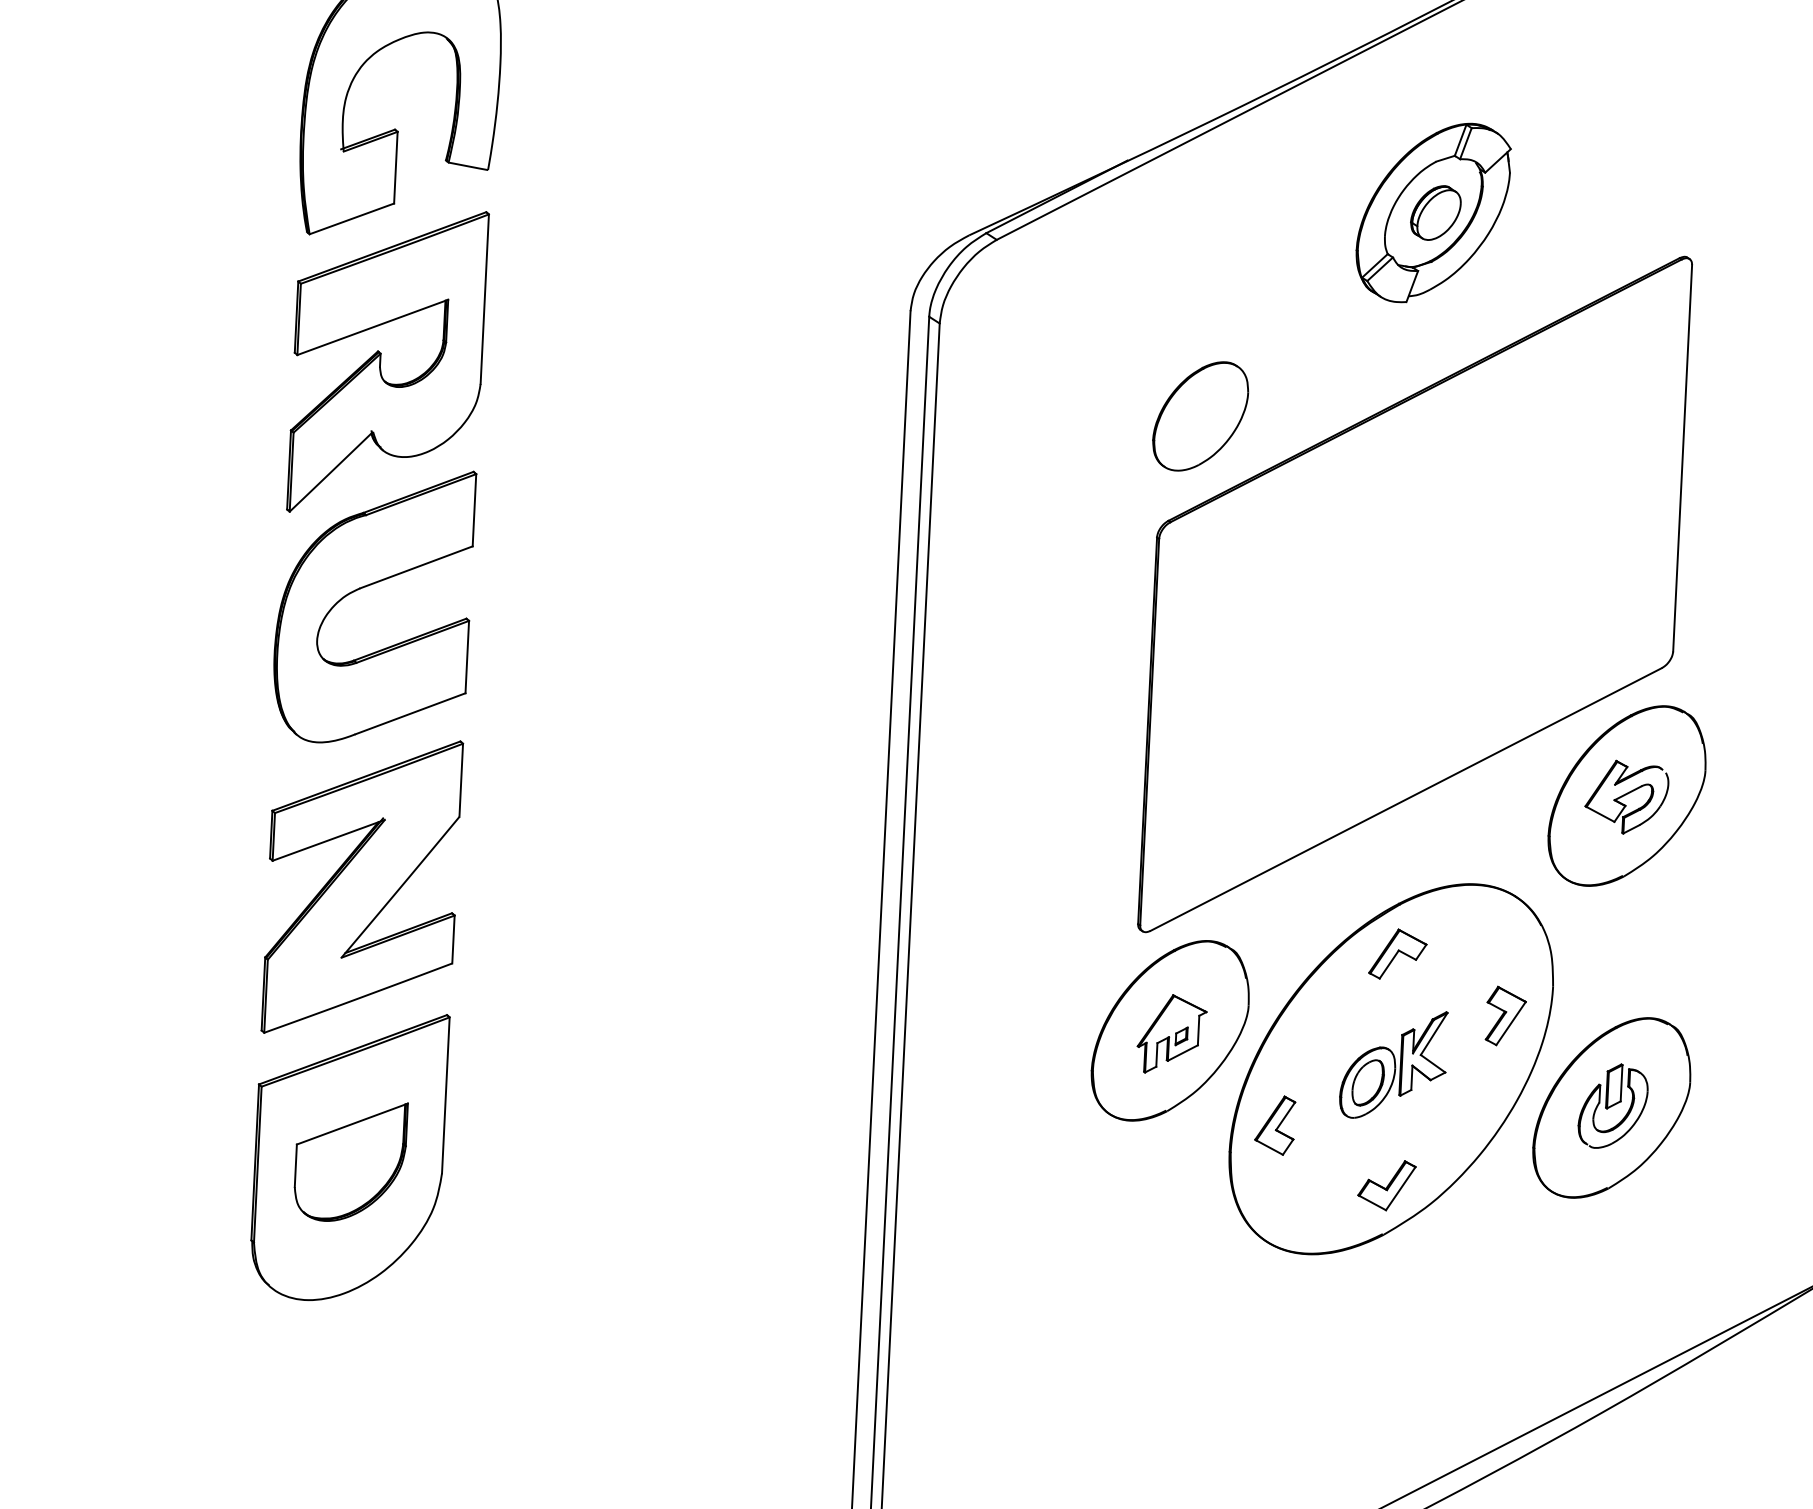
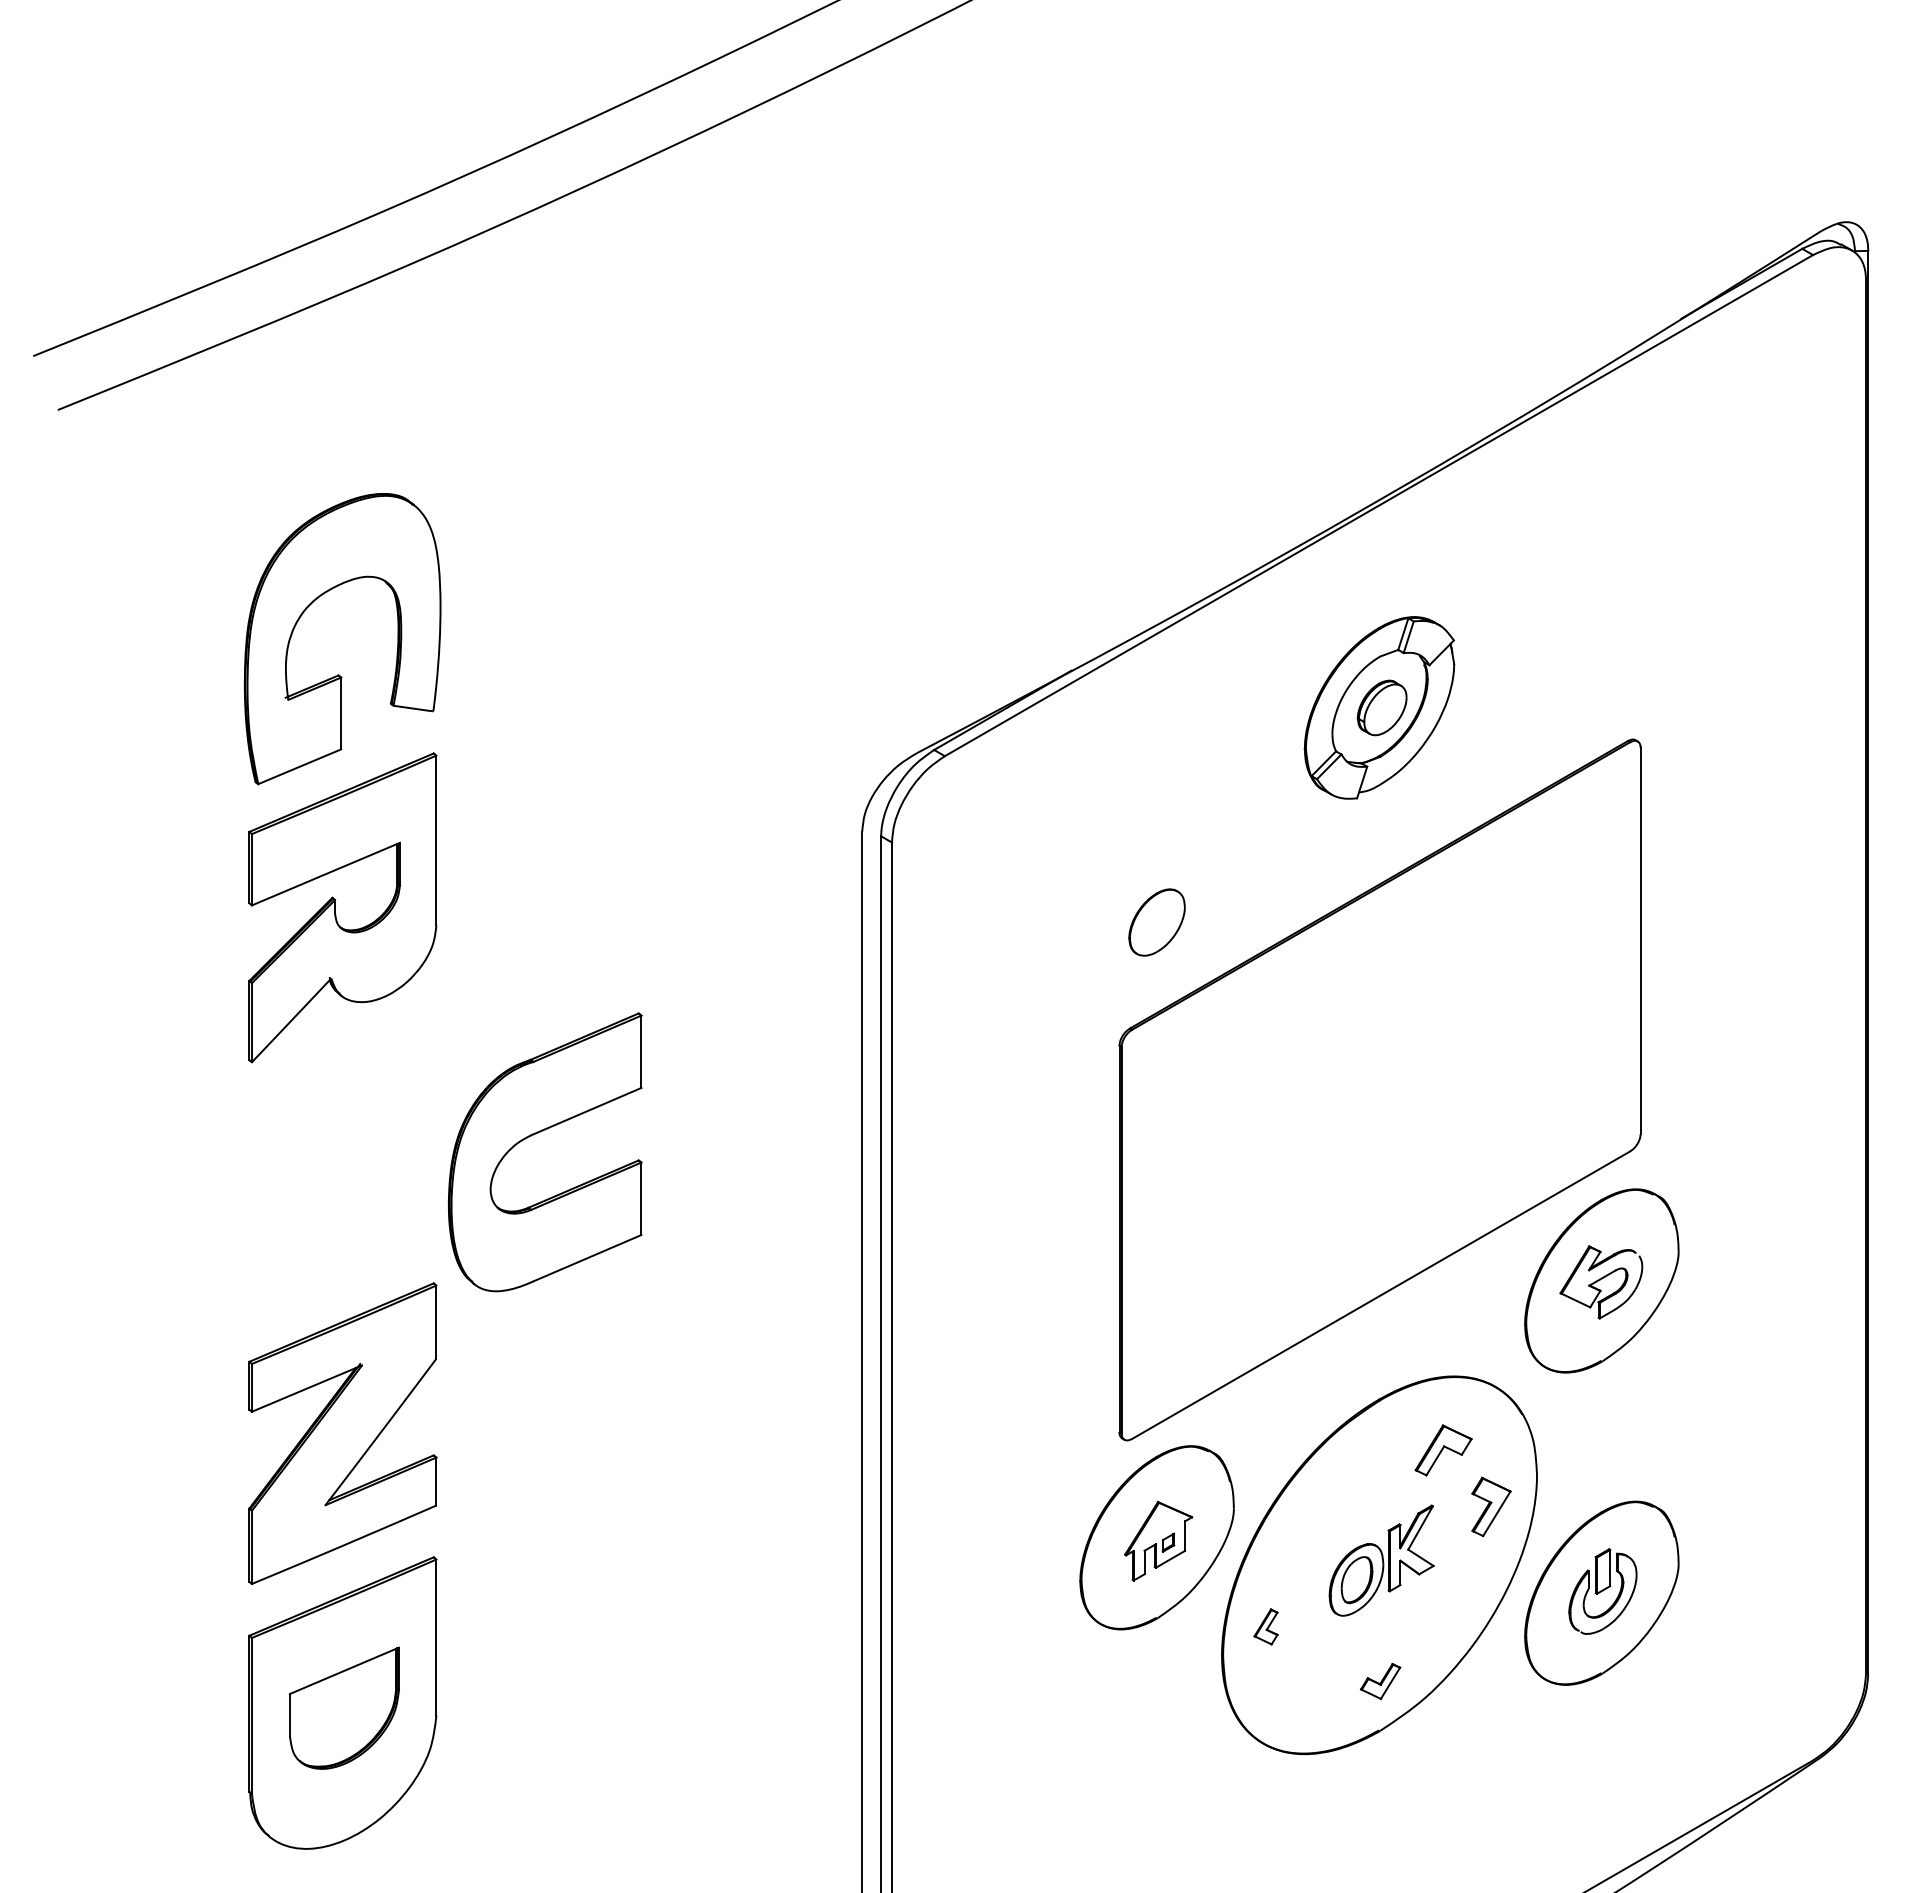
part: (1200, 416) -> (1156, 922), size x0.6
part: (367, 586) -> (538, 1133), moved
part: (1397, 954) -> (1443, 1450), moved
part: (1274, 1124) -> (1265, 1626), size x0.6
part: (1386, 1185) -> (1380, 1681), size x0.7

